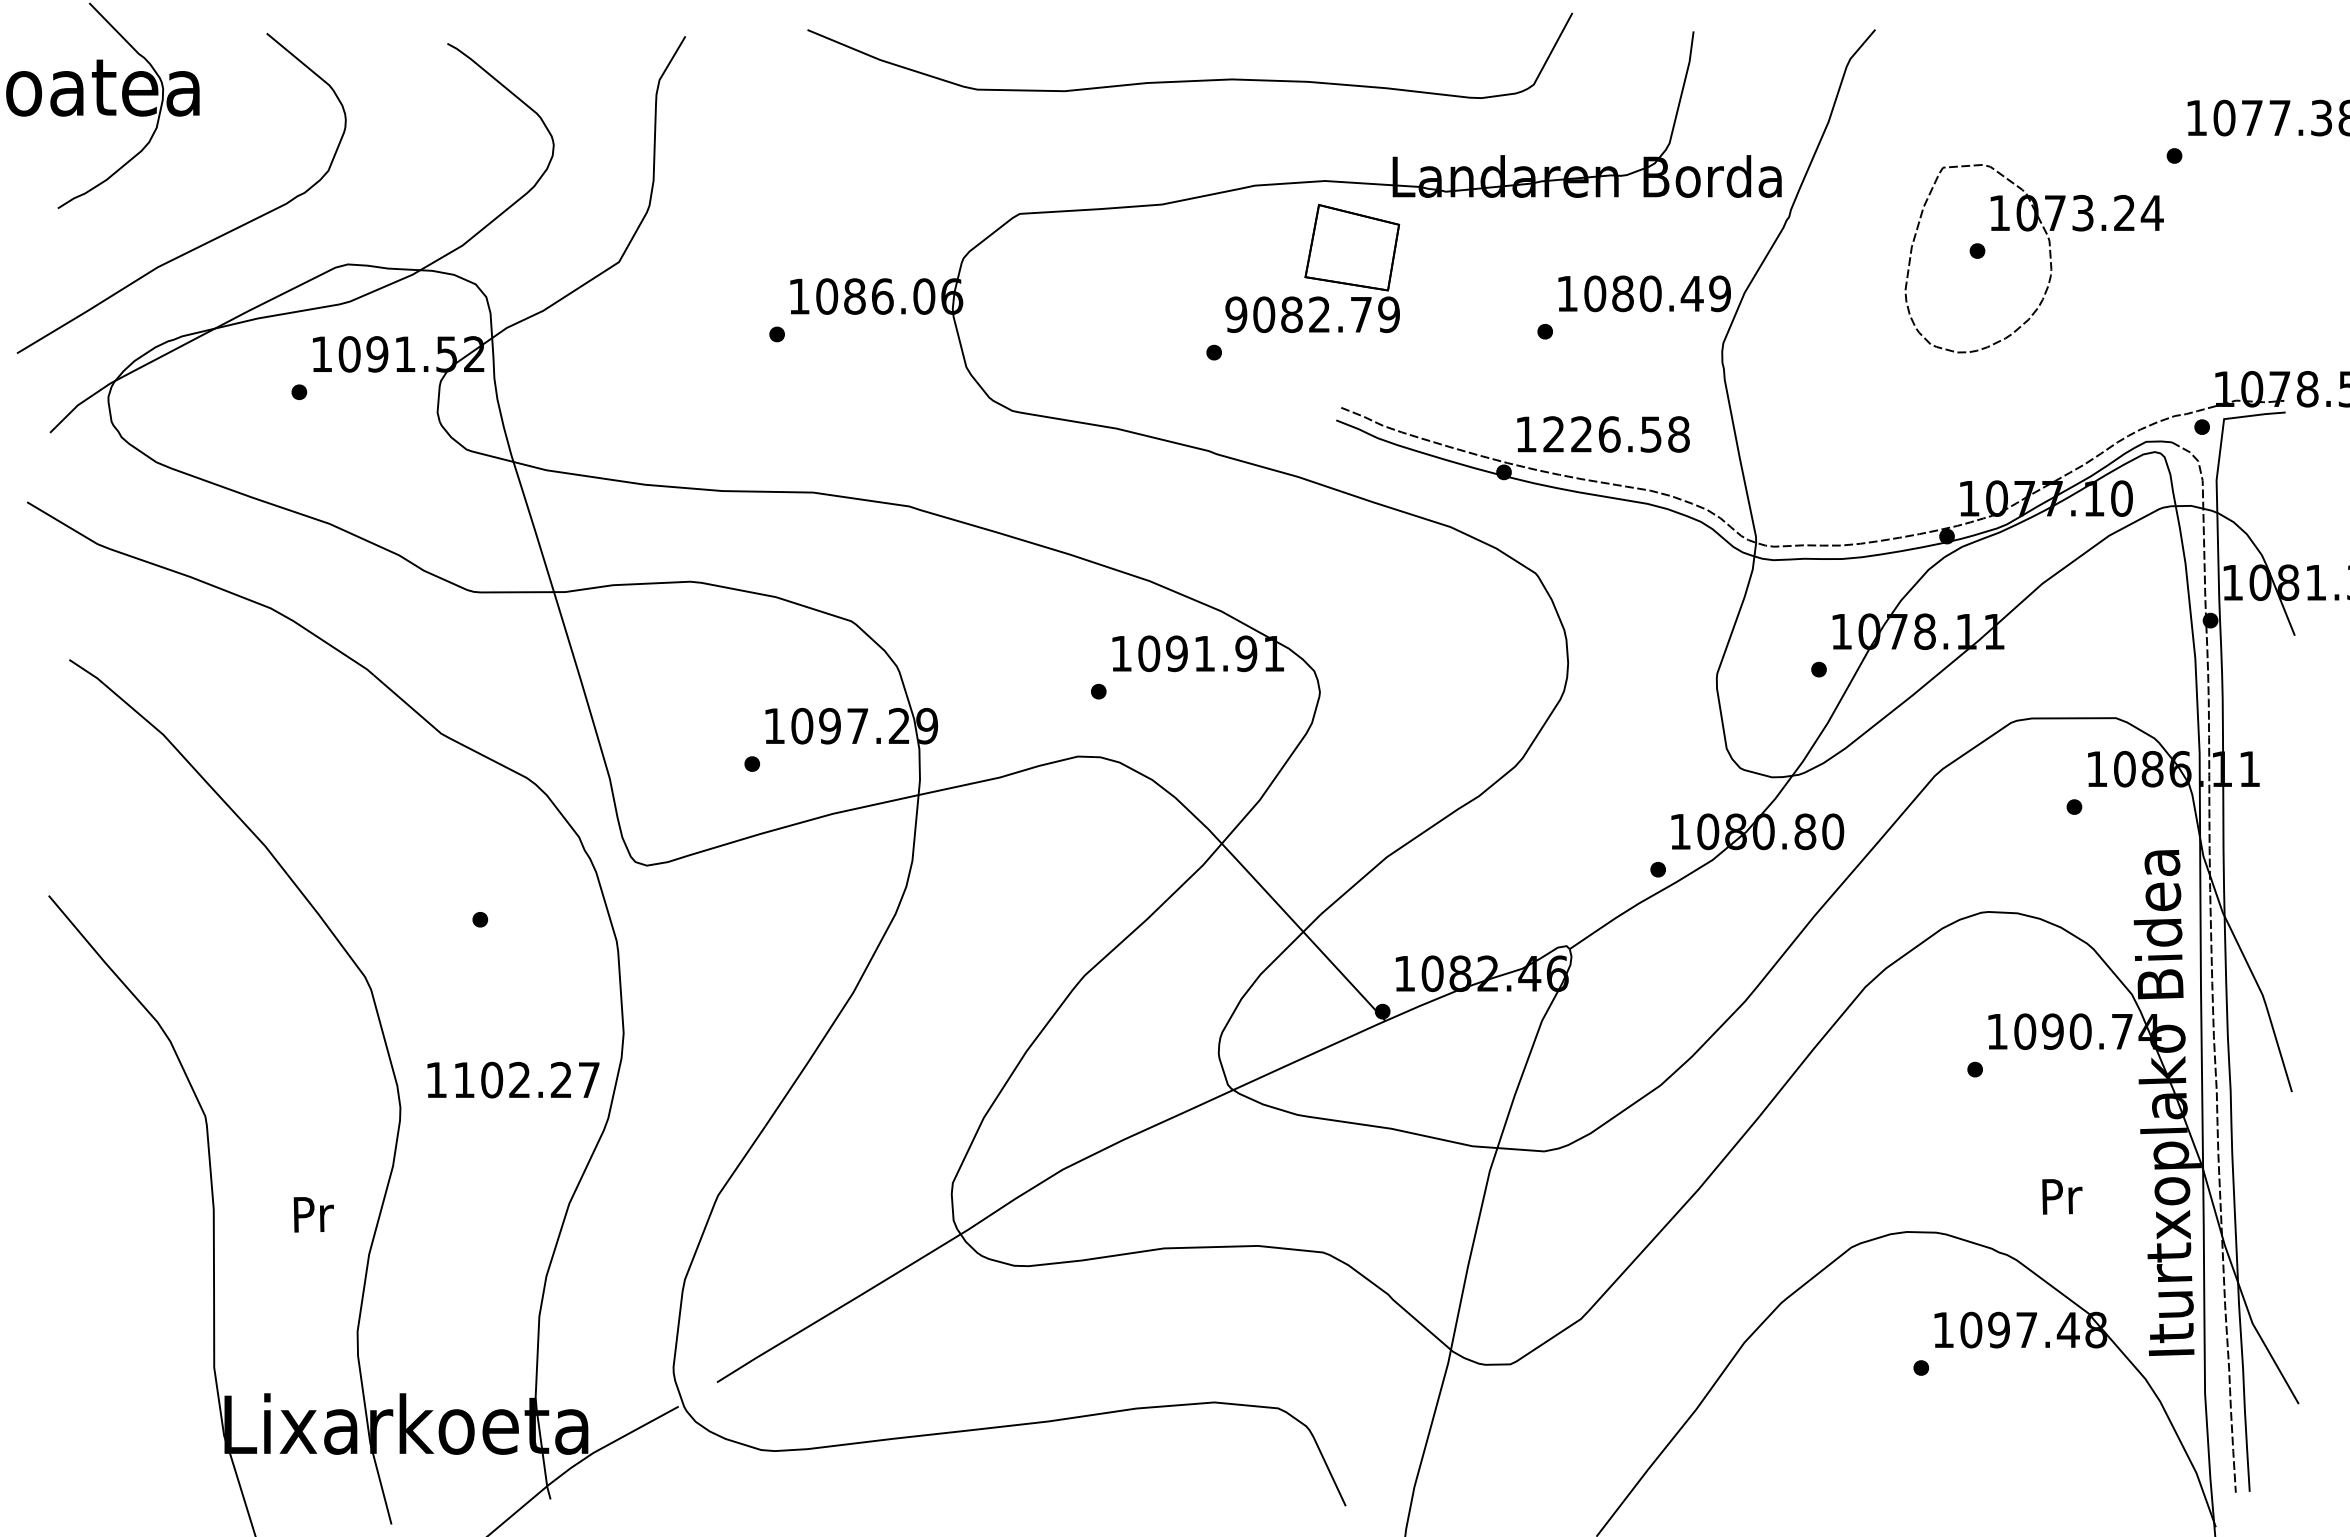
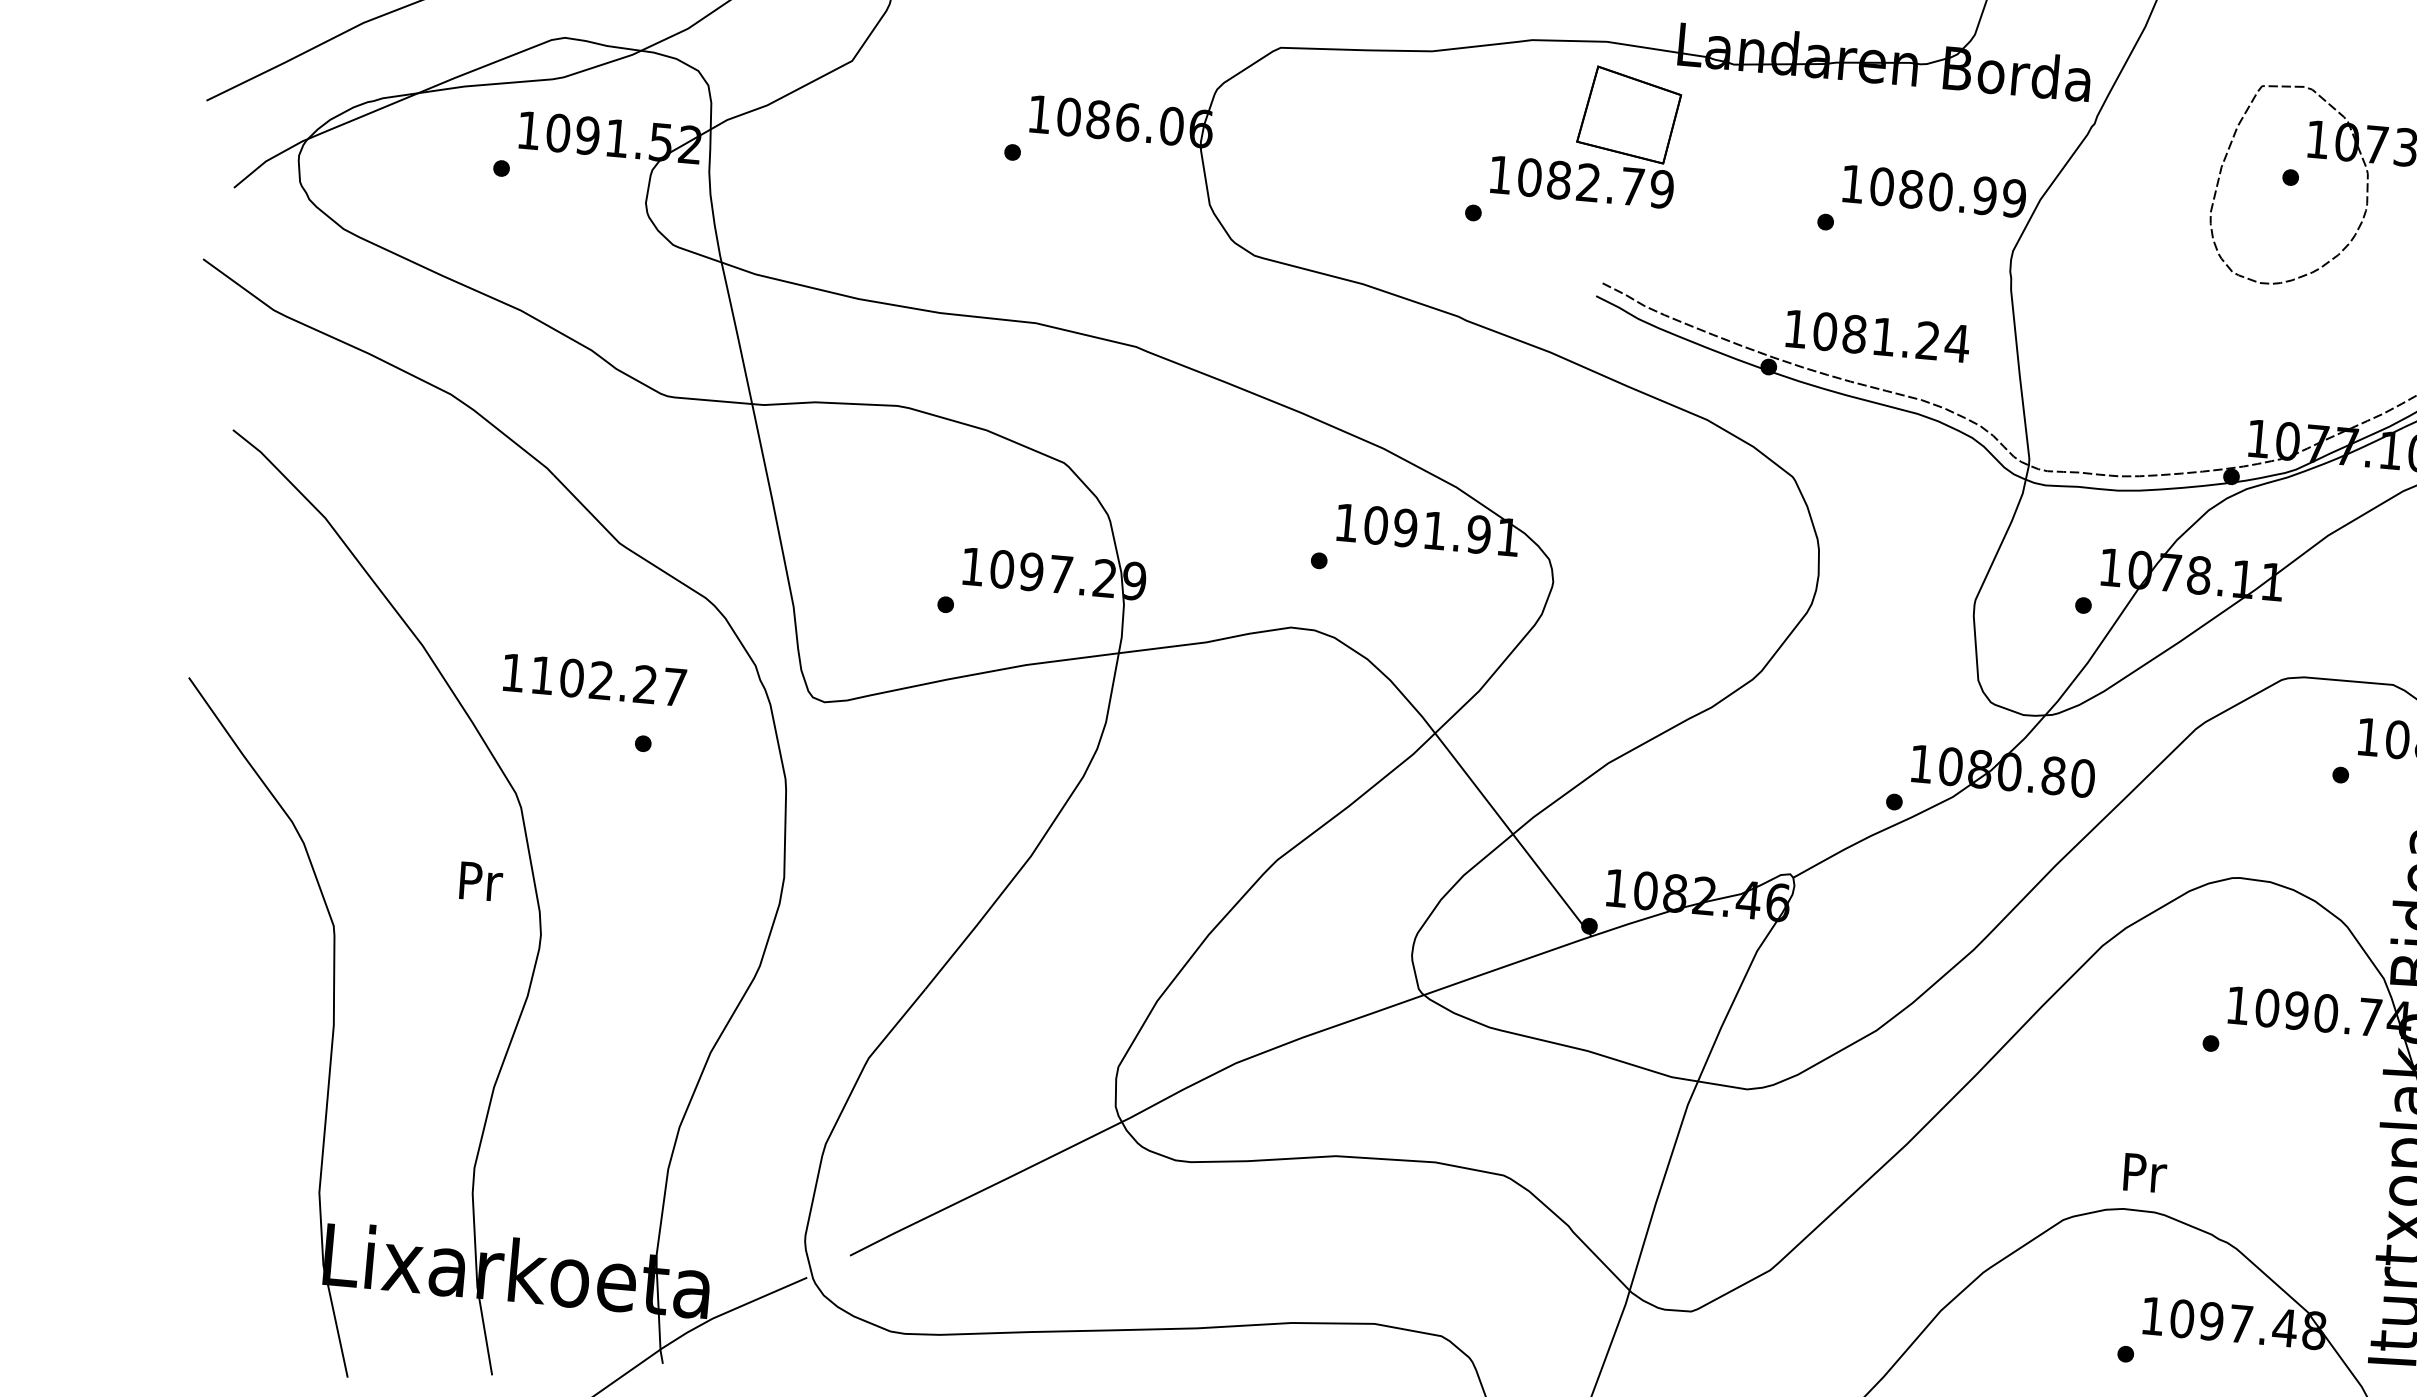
text: (1691, 293) -> (1984, 195), 1080.49 -> 1080.99
text: (1236, 314) -> (1500, 174), 9082.79 -> 1082.79
text: (1616, 434) -> (1891, 337), 1226.58 -> 1081.24
text: (513, 1079) -> (594, 679), moved
text: (2062, 1196) -> (2145, 1173), moved
text: (313, 1214) -> (480, 881), moved

